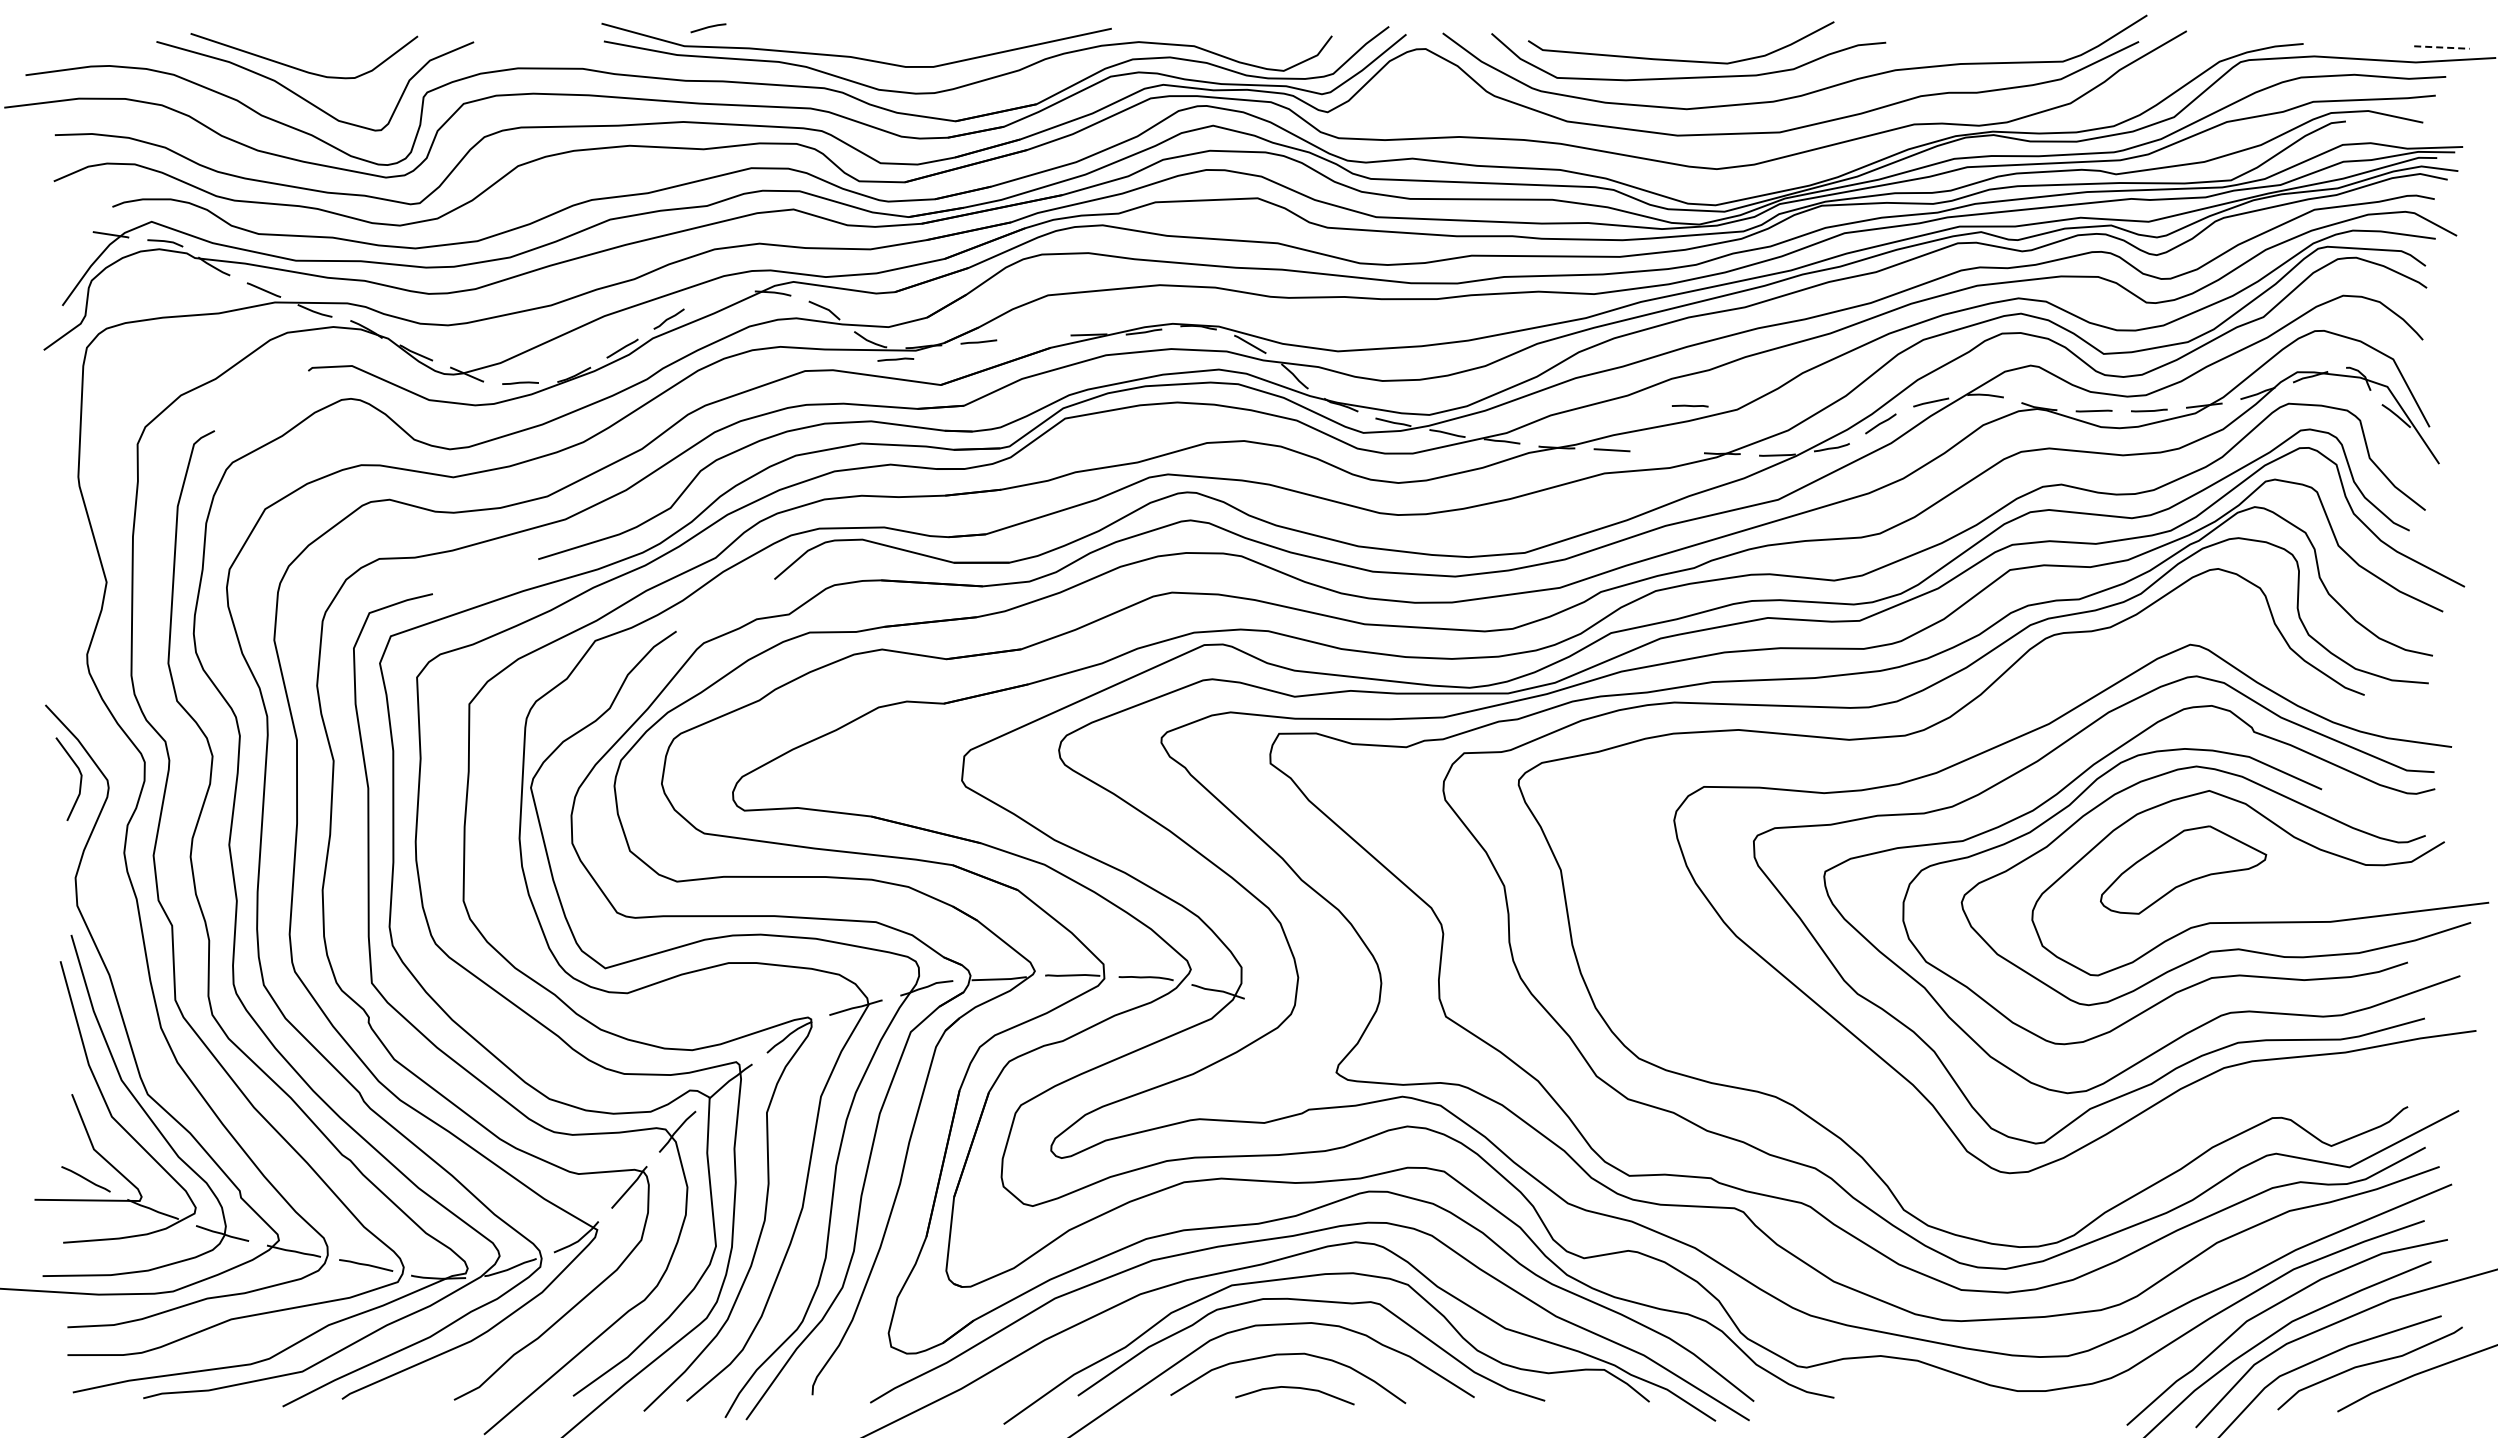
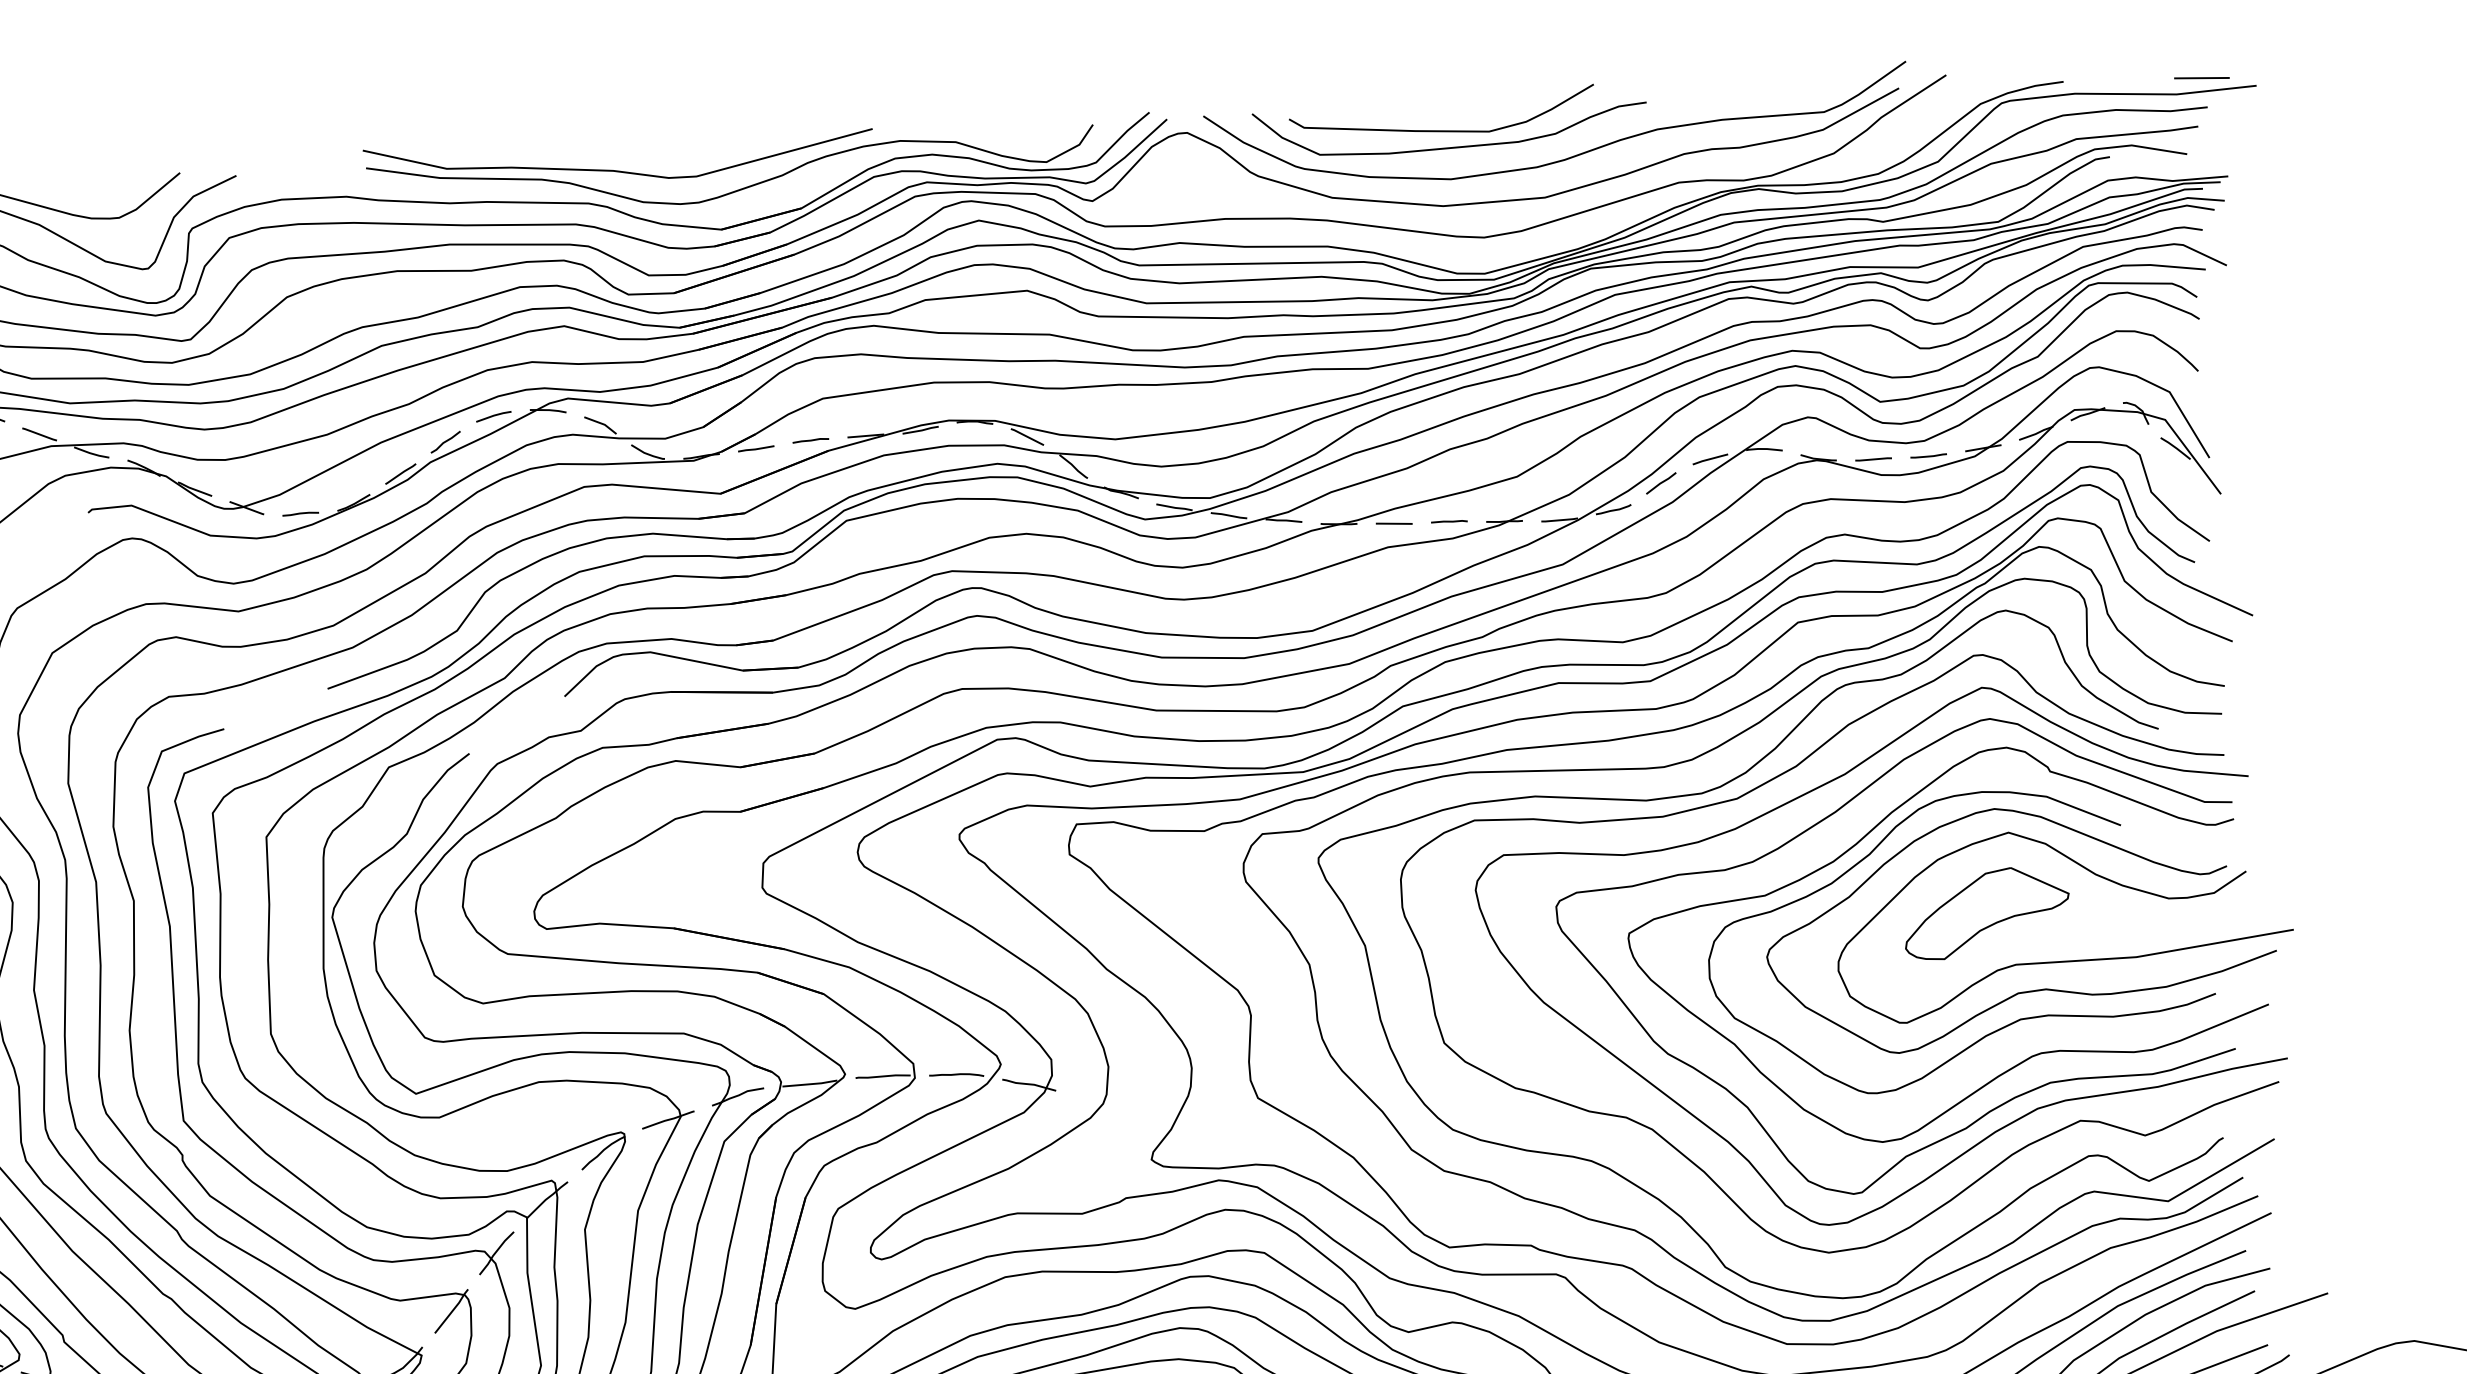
line: (708, 28) -> (493, 416), moved
line: (2441, 47) -> (2201, 78), dashed -> solid
line: (895, 359) -> (810, 440), moved
line: (1689, 405) -> (1448, 521), moved
curve: (1949, 739) -> (1746, 794), added

